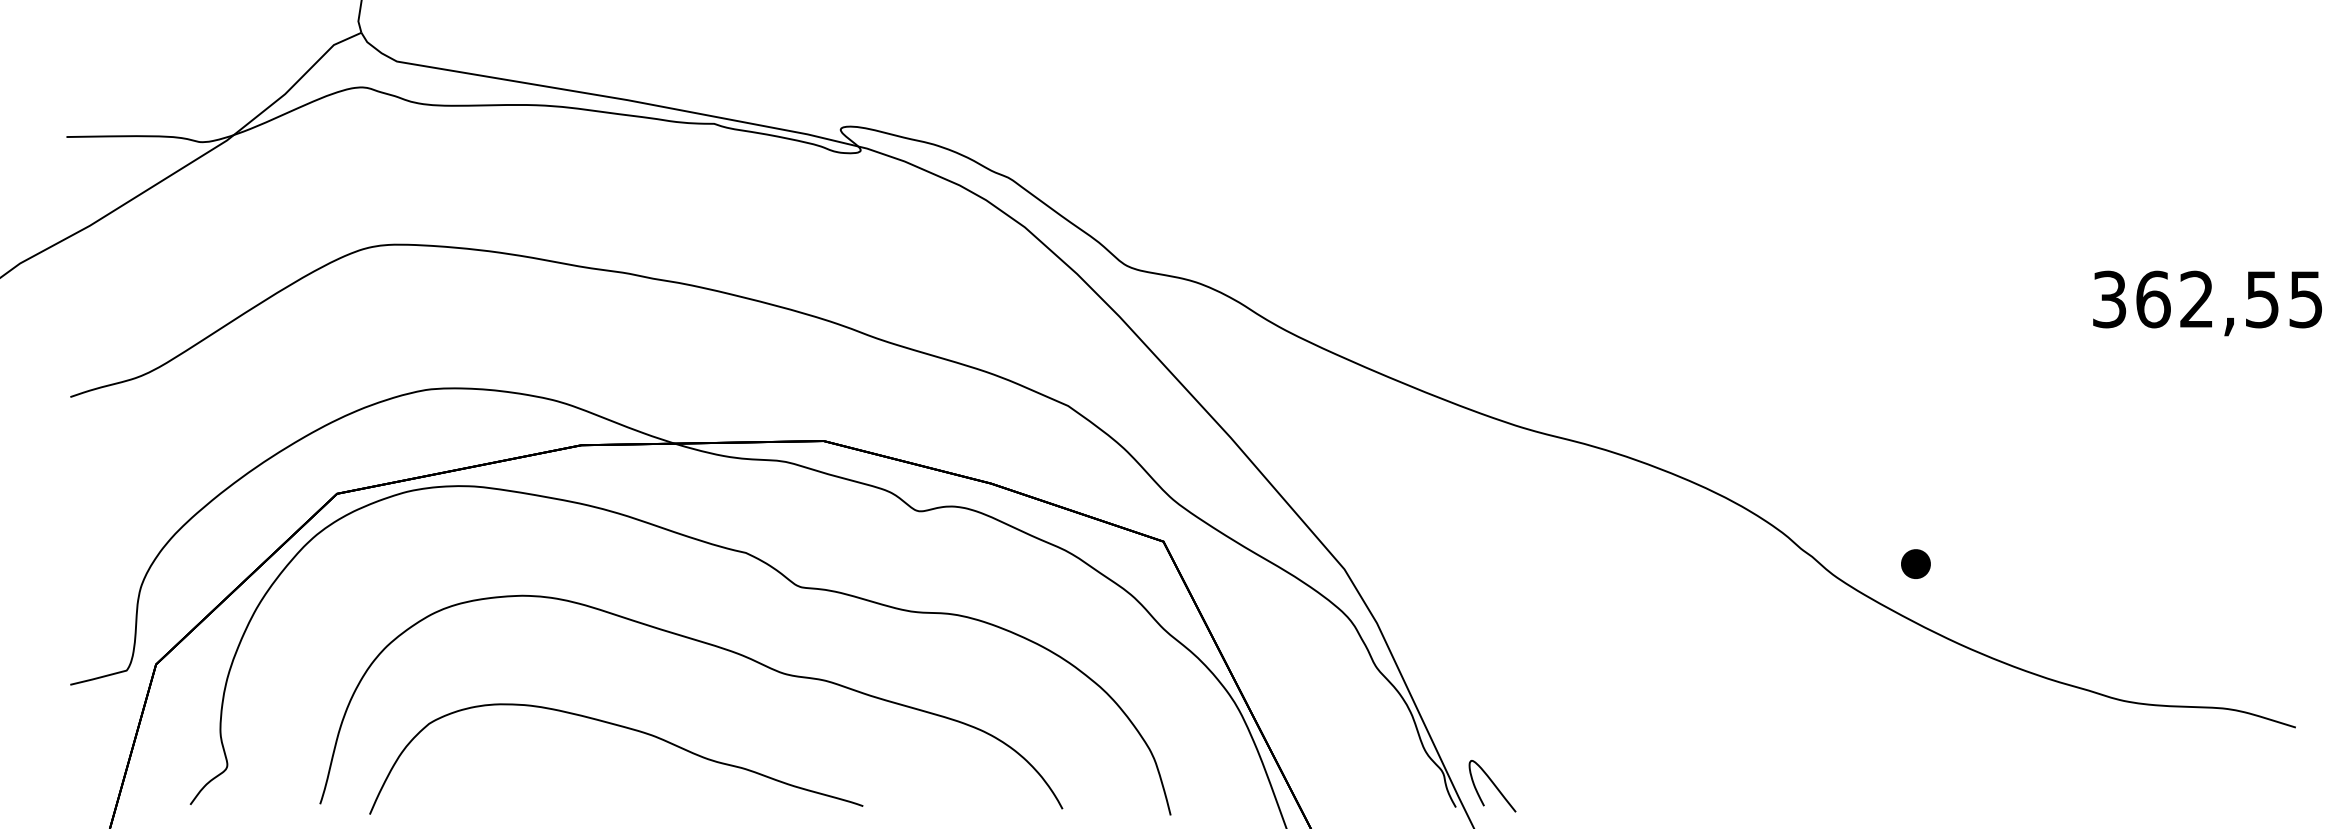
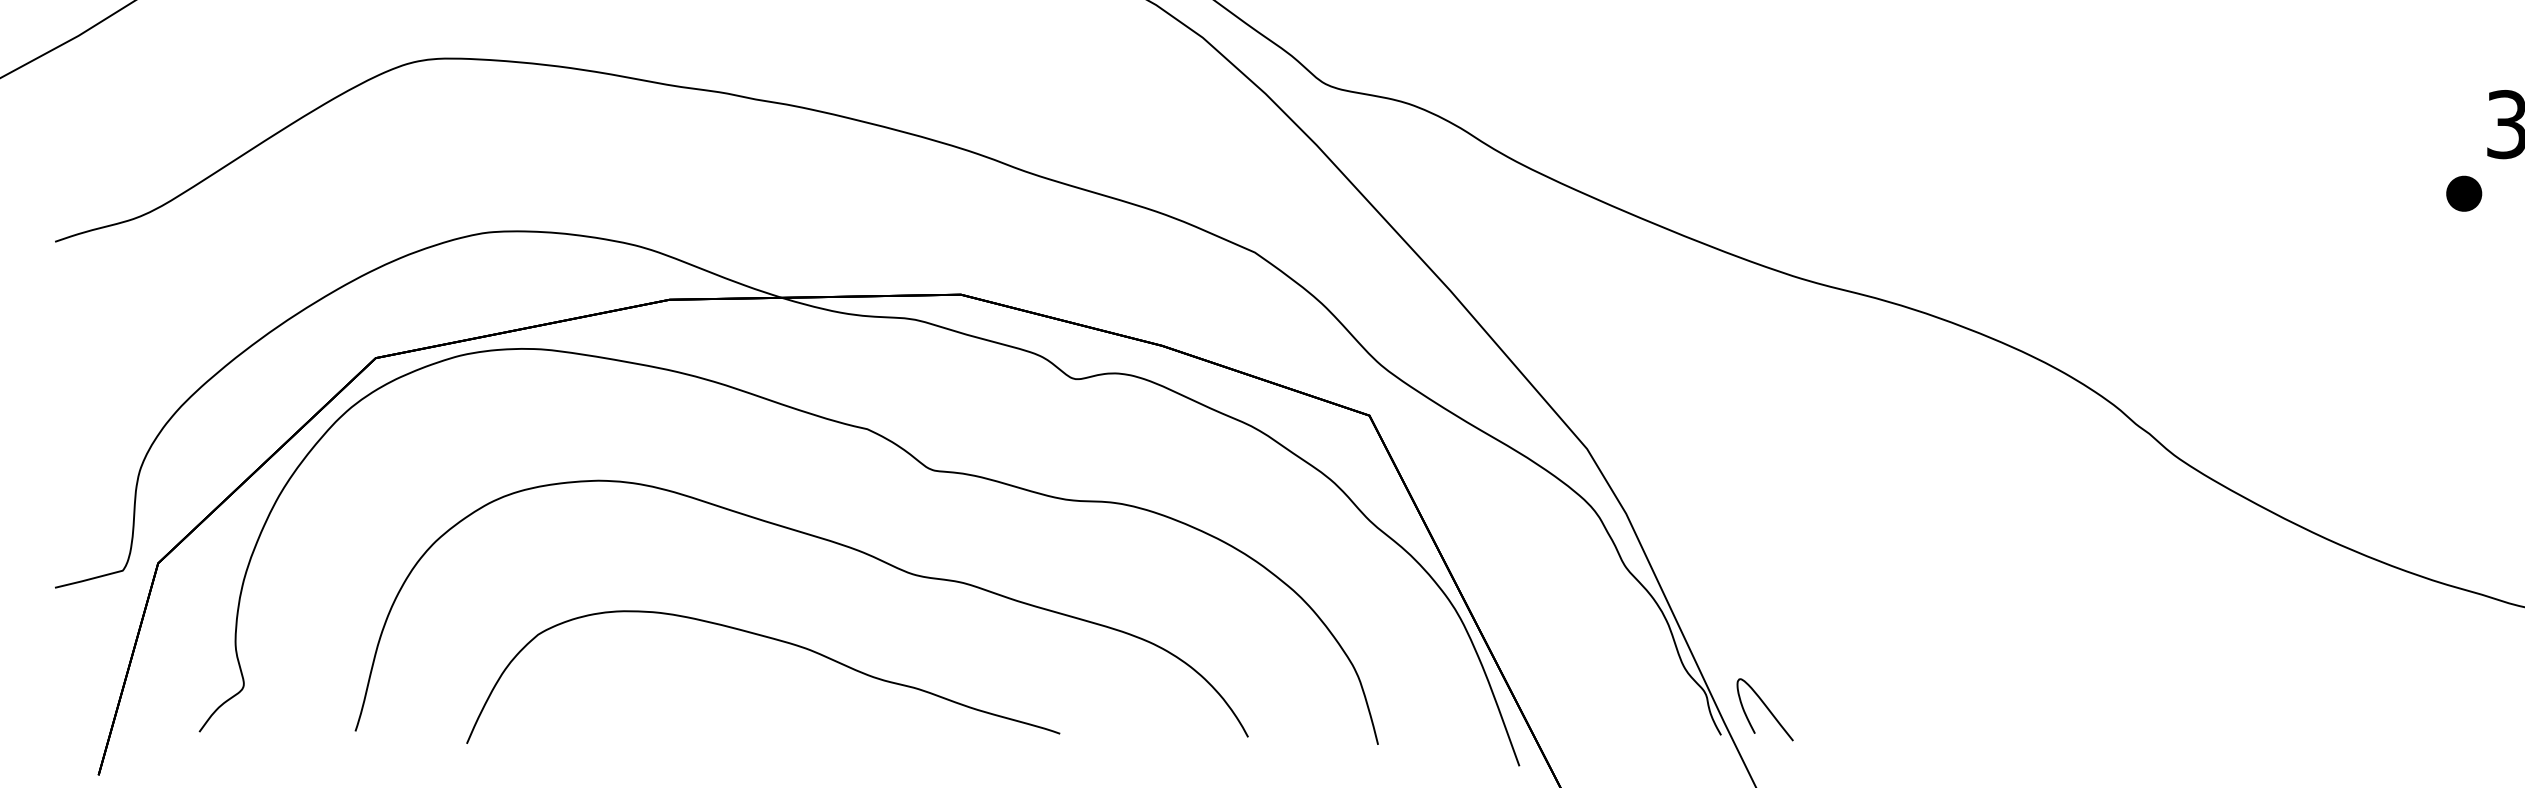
part: (1915, 563) -> (2463, 193), moved
part: (625, 728) -> (774, 640), moved

